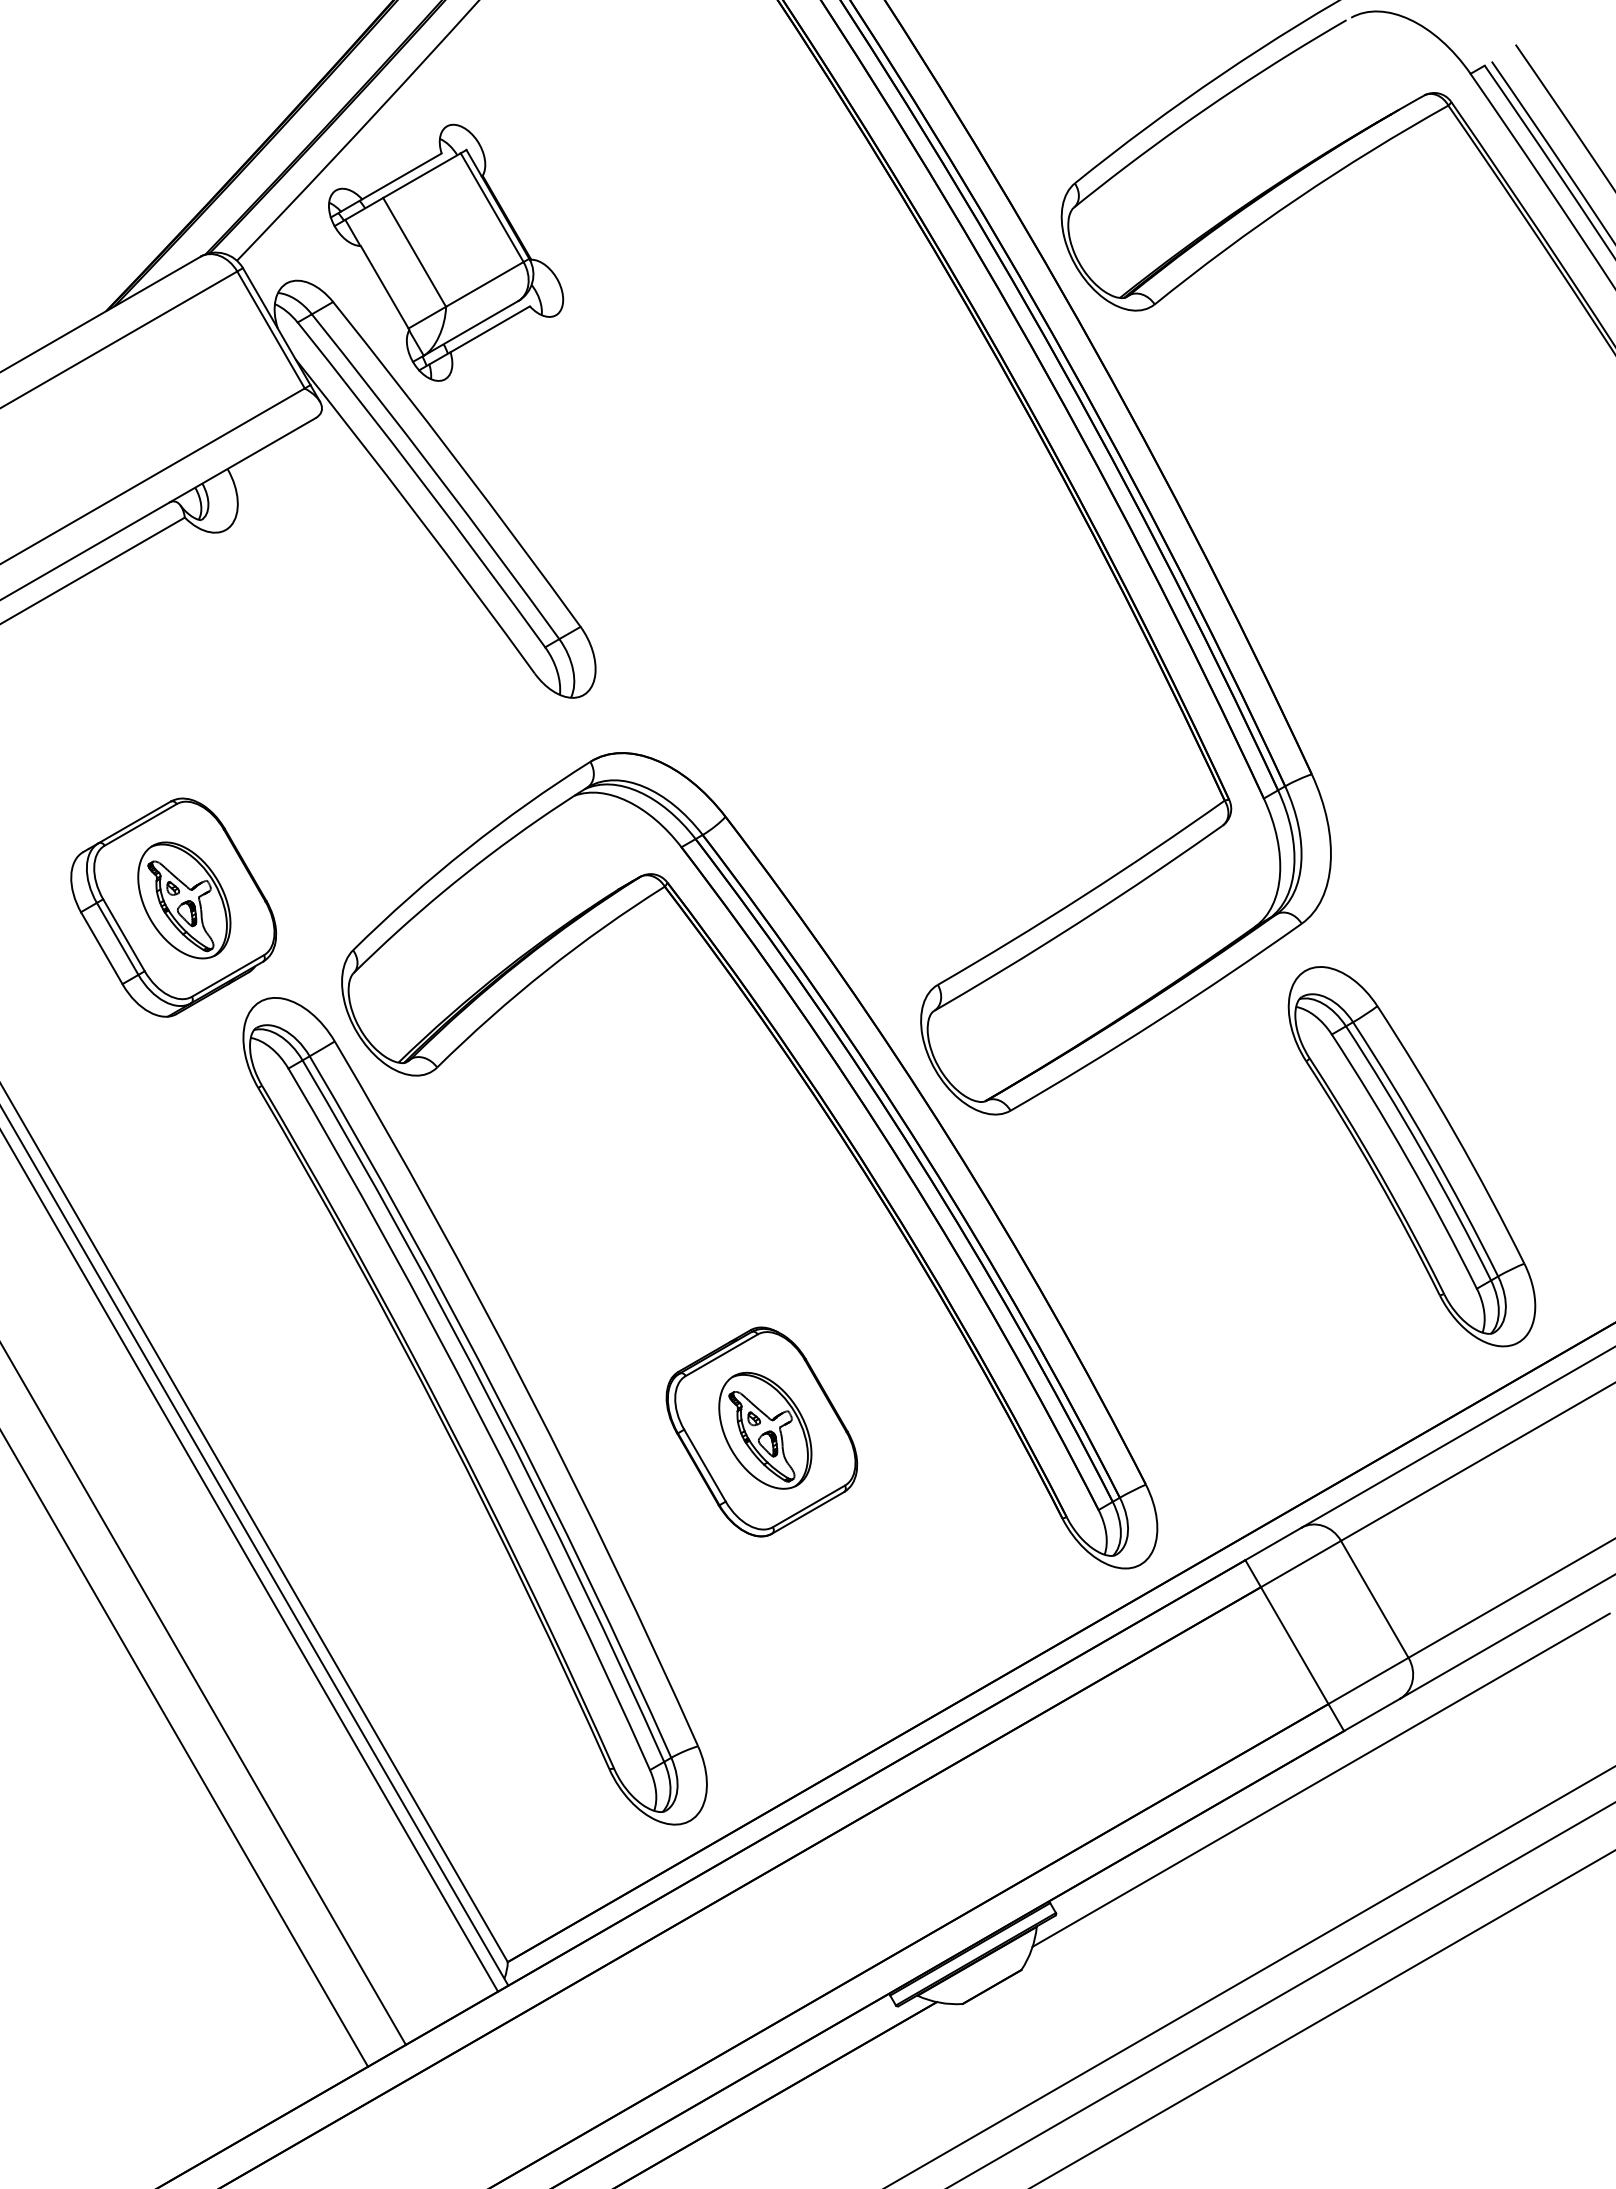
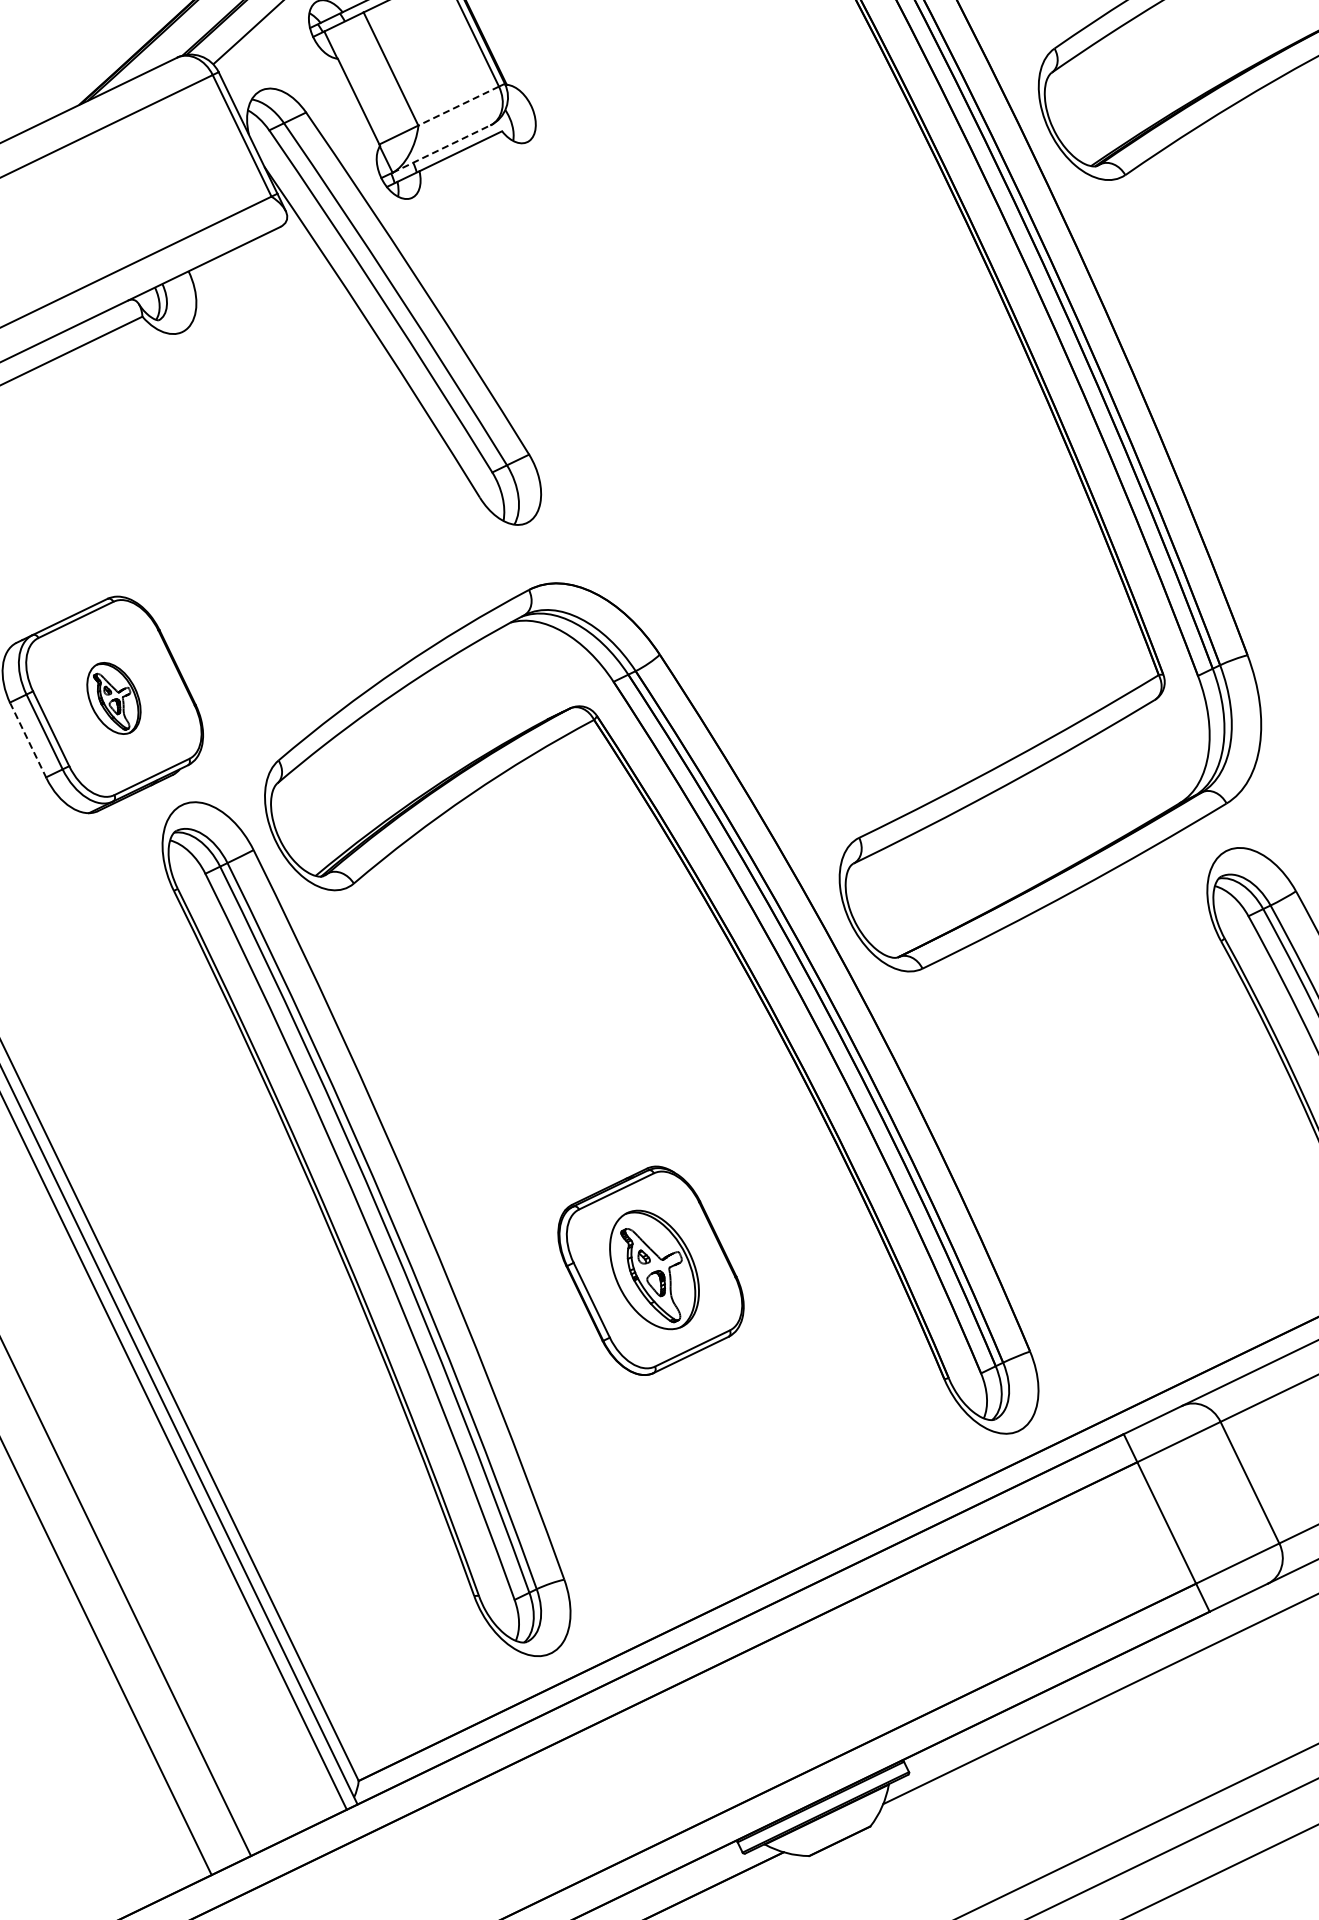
line: (484, 284) -> (458, 106), solid -> dashed
line: (471, 328) -> (442, 149), solid -> dashed
part: (184, 900) -> (114, 698), size x0.6
line: (102, 949) -> (28, 741), solid -> dashed

